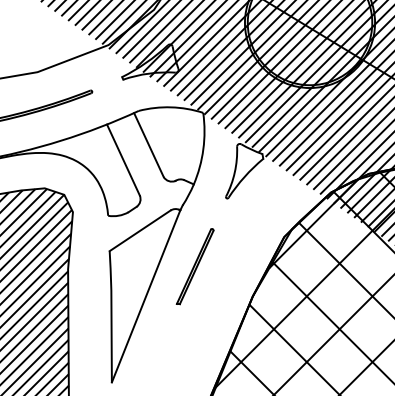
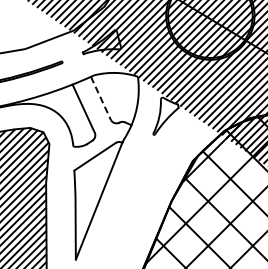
line: (149, 144) -> (101, 98), solid -> dashed
part: (195, 265) -> (132, 180), removed

